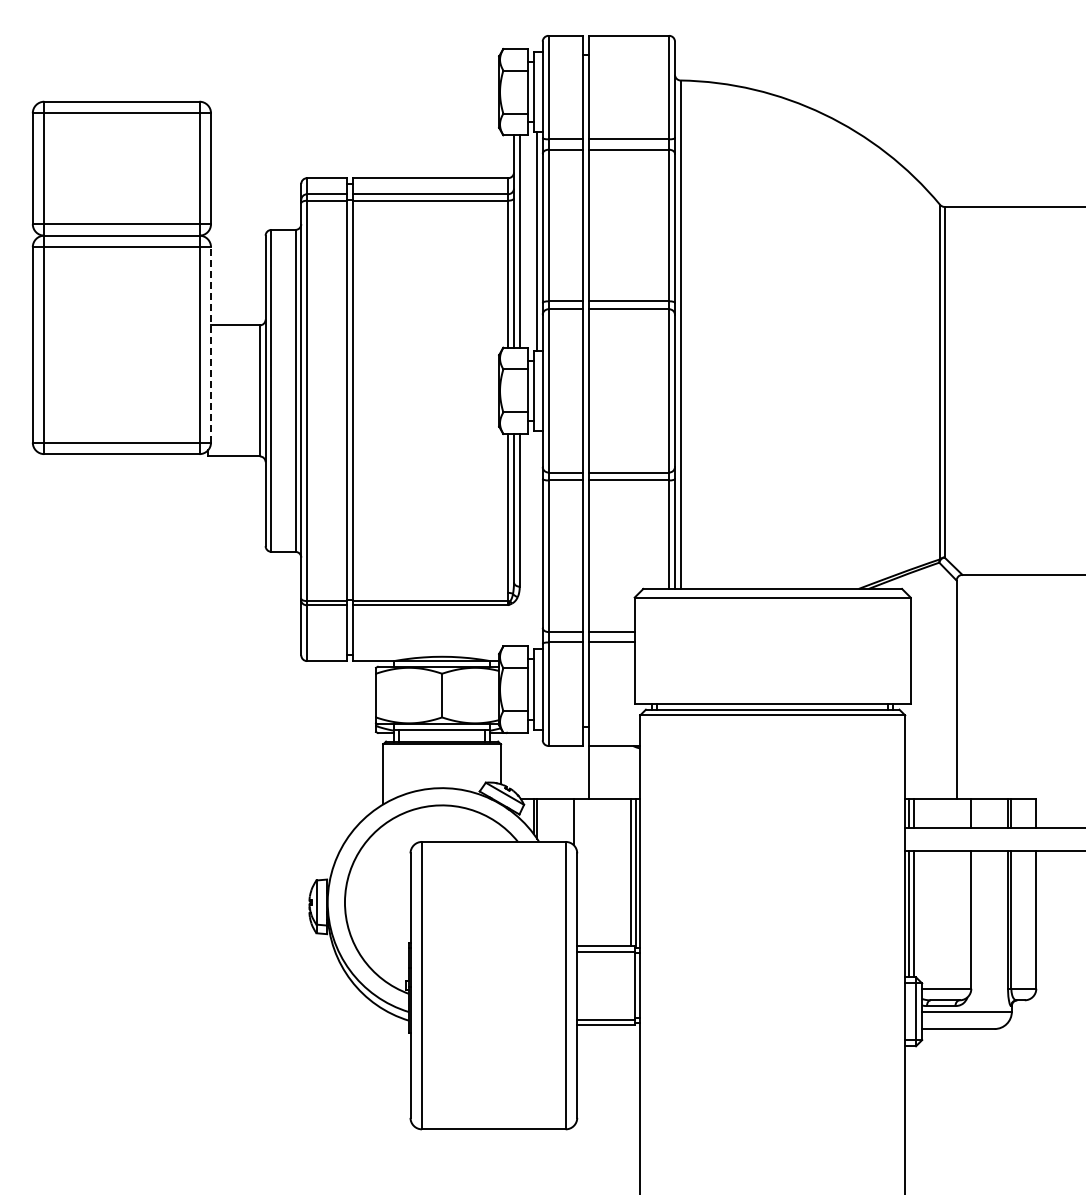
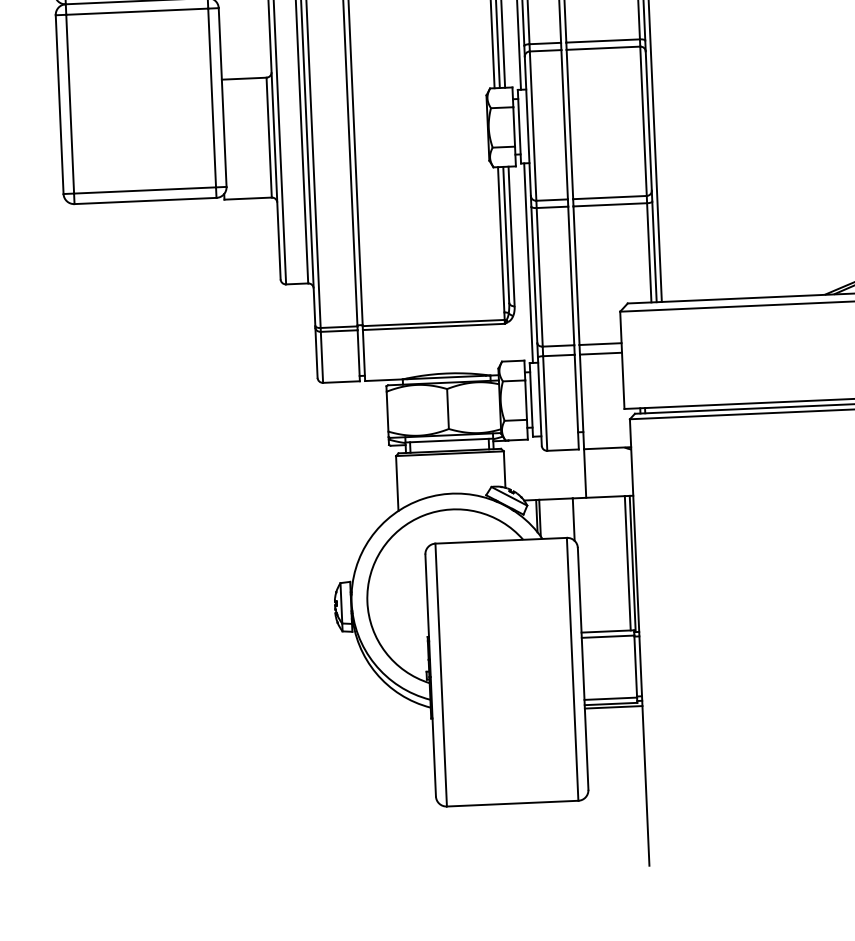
line: (211, 344) -> (223, 97), dashed -> solid
line: (537, 540) -> (529, 263), added
line: (608, 1029) -> (613, 707), added

